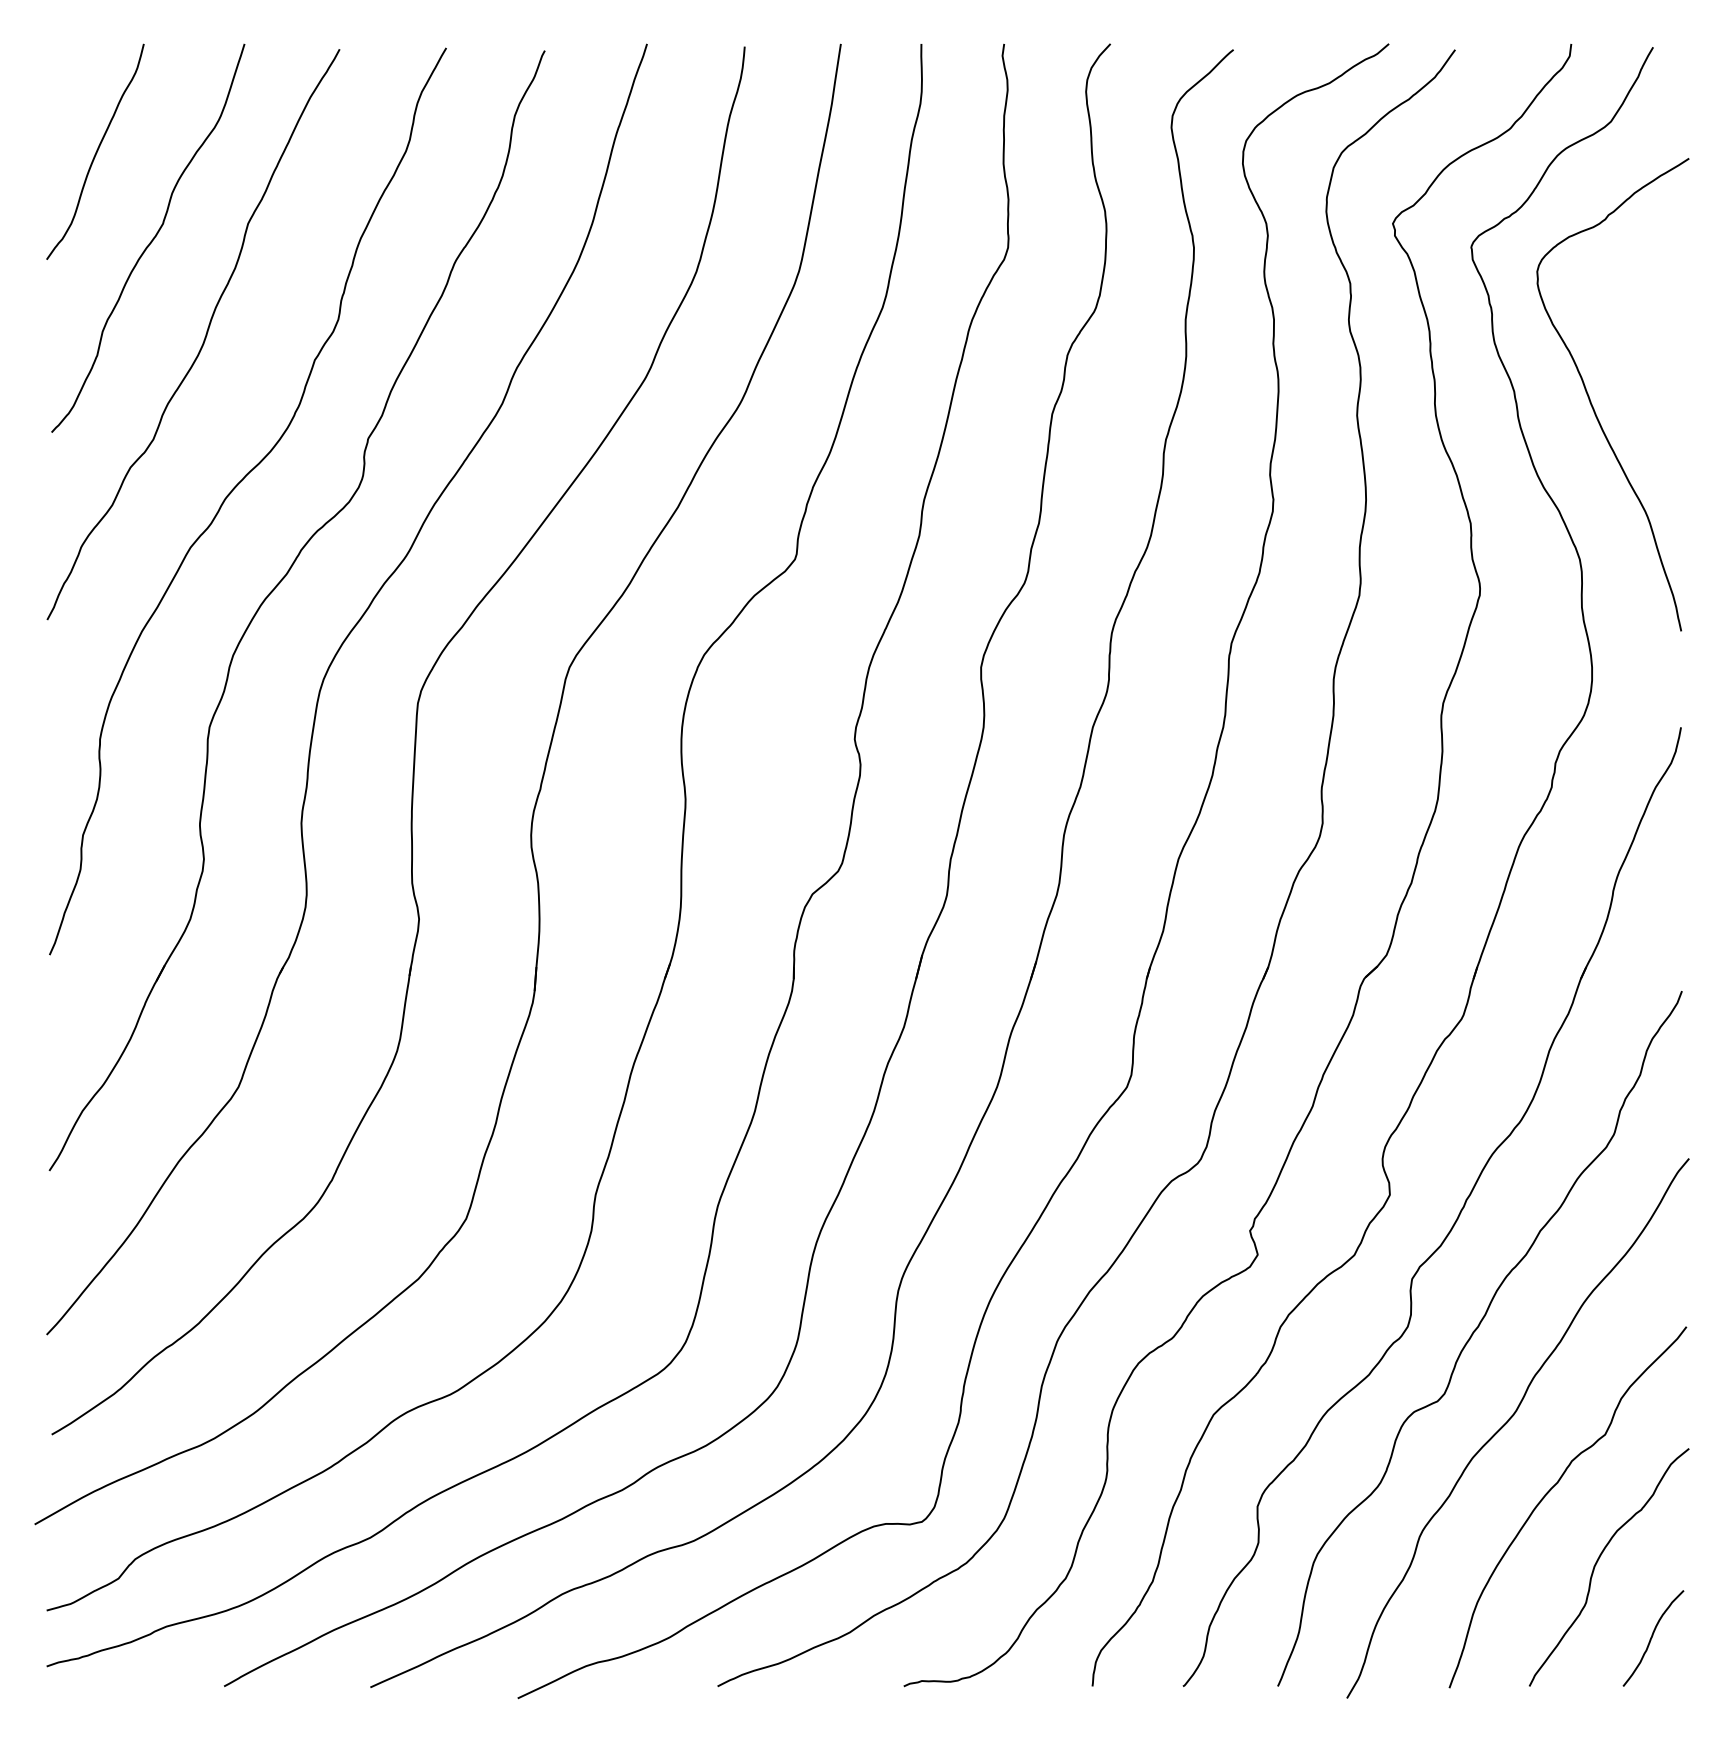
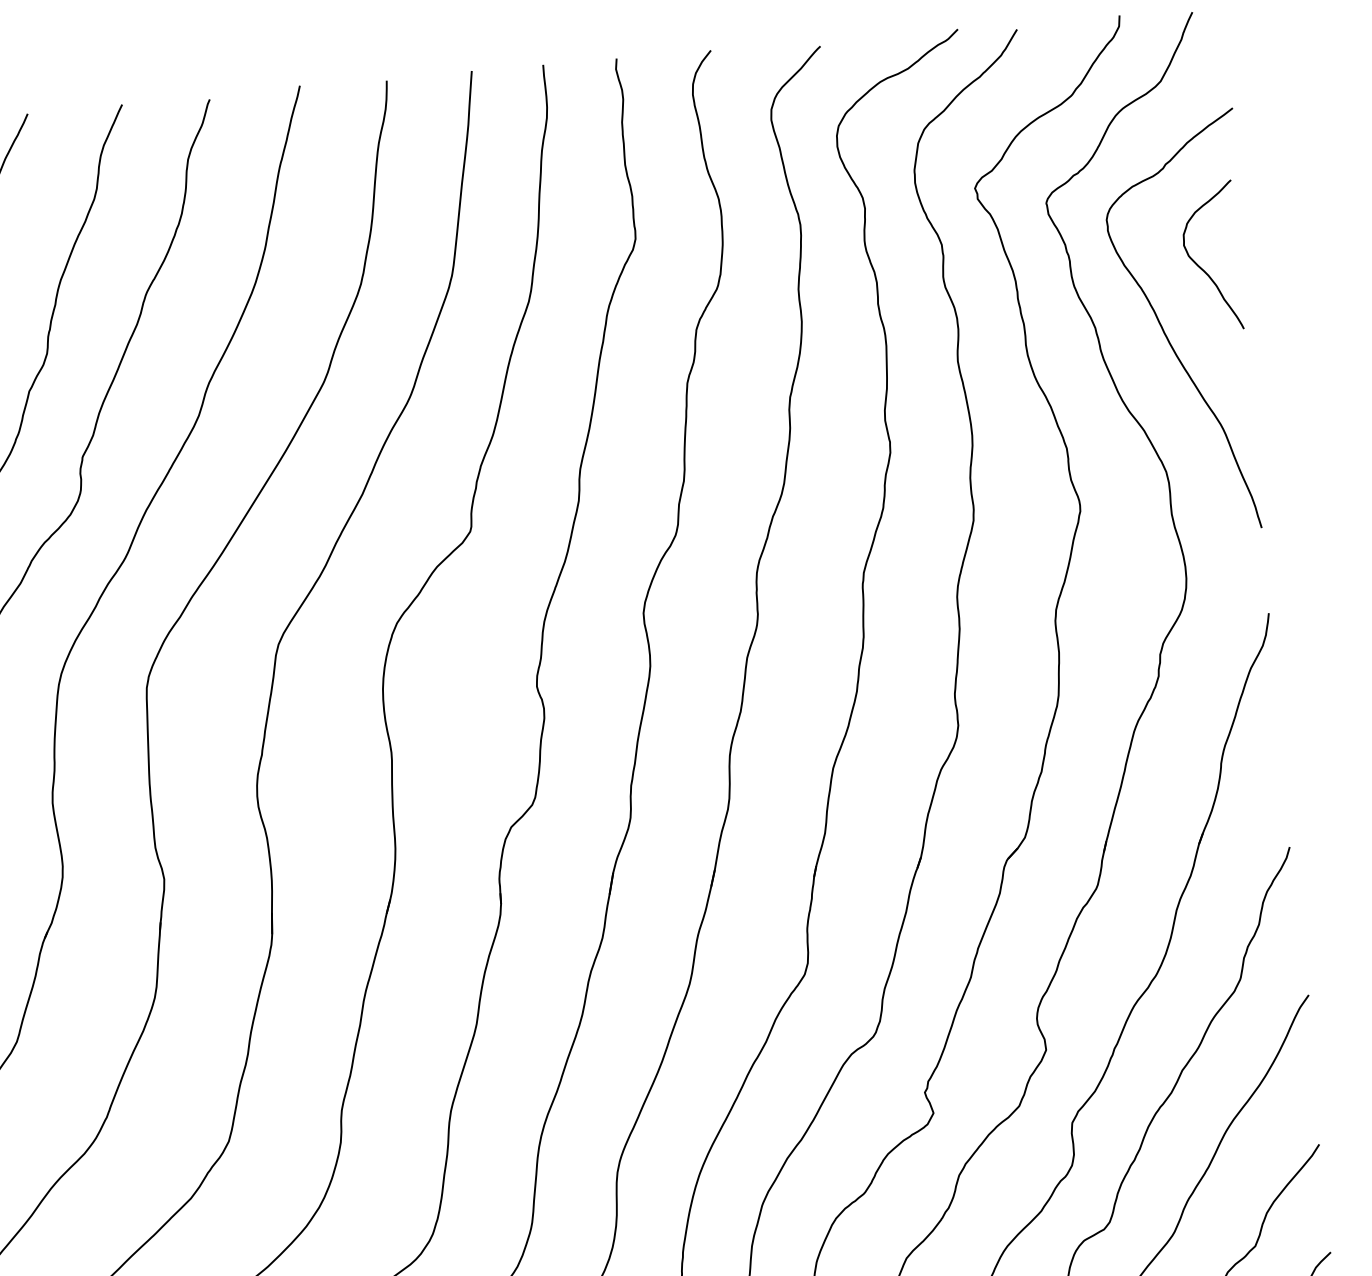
curve: (1638, 333) -> (1201, 267), added

